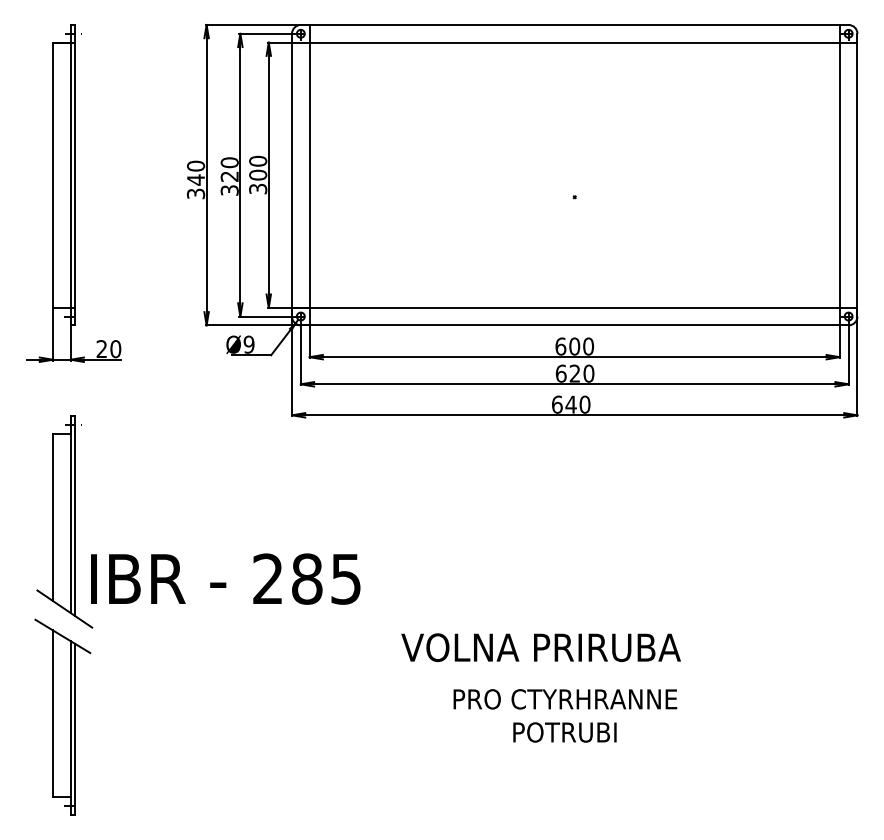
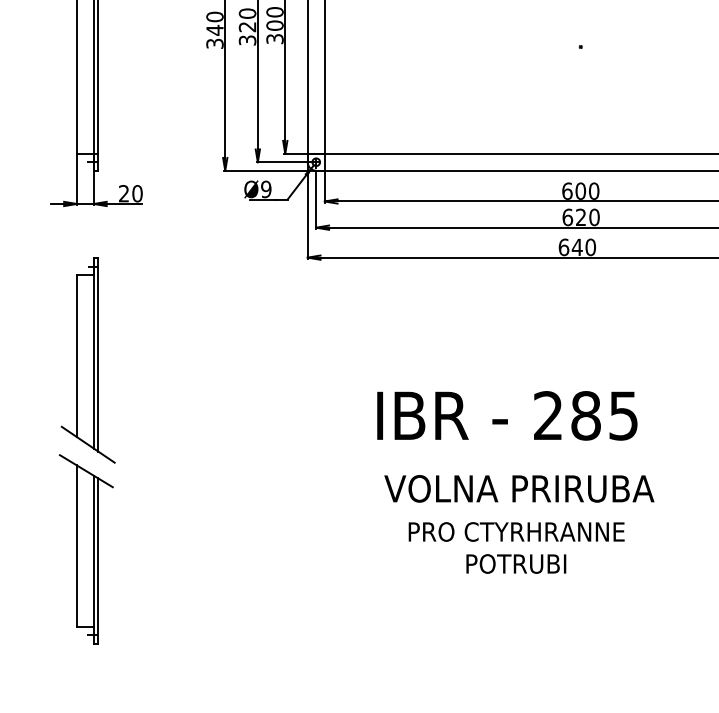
text: (225, 578) -> (507, 415), moved
text: (540, 647) -> (518, 488), moved
text: (565, 715) -> (516, 547), moved

